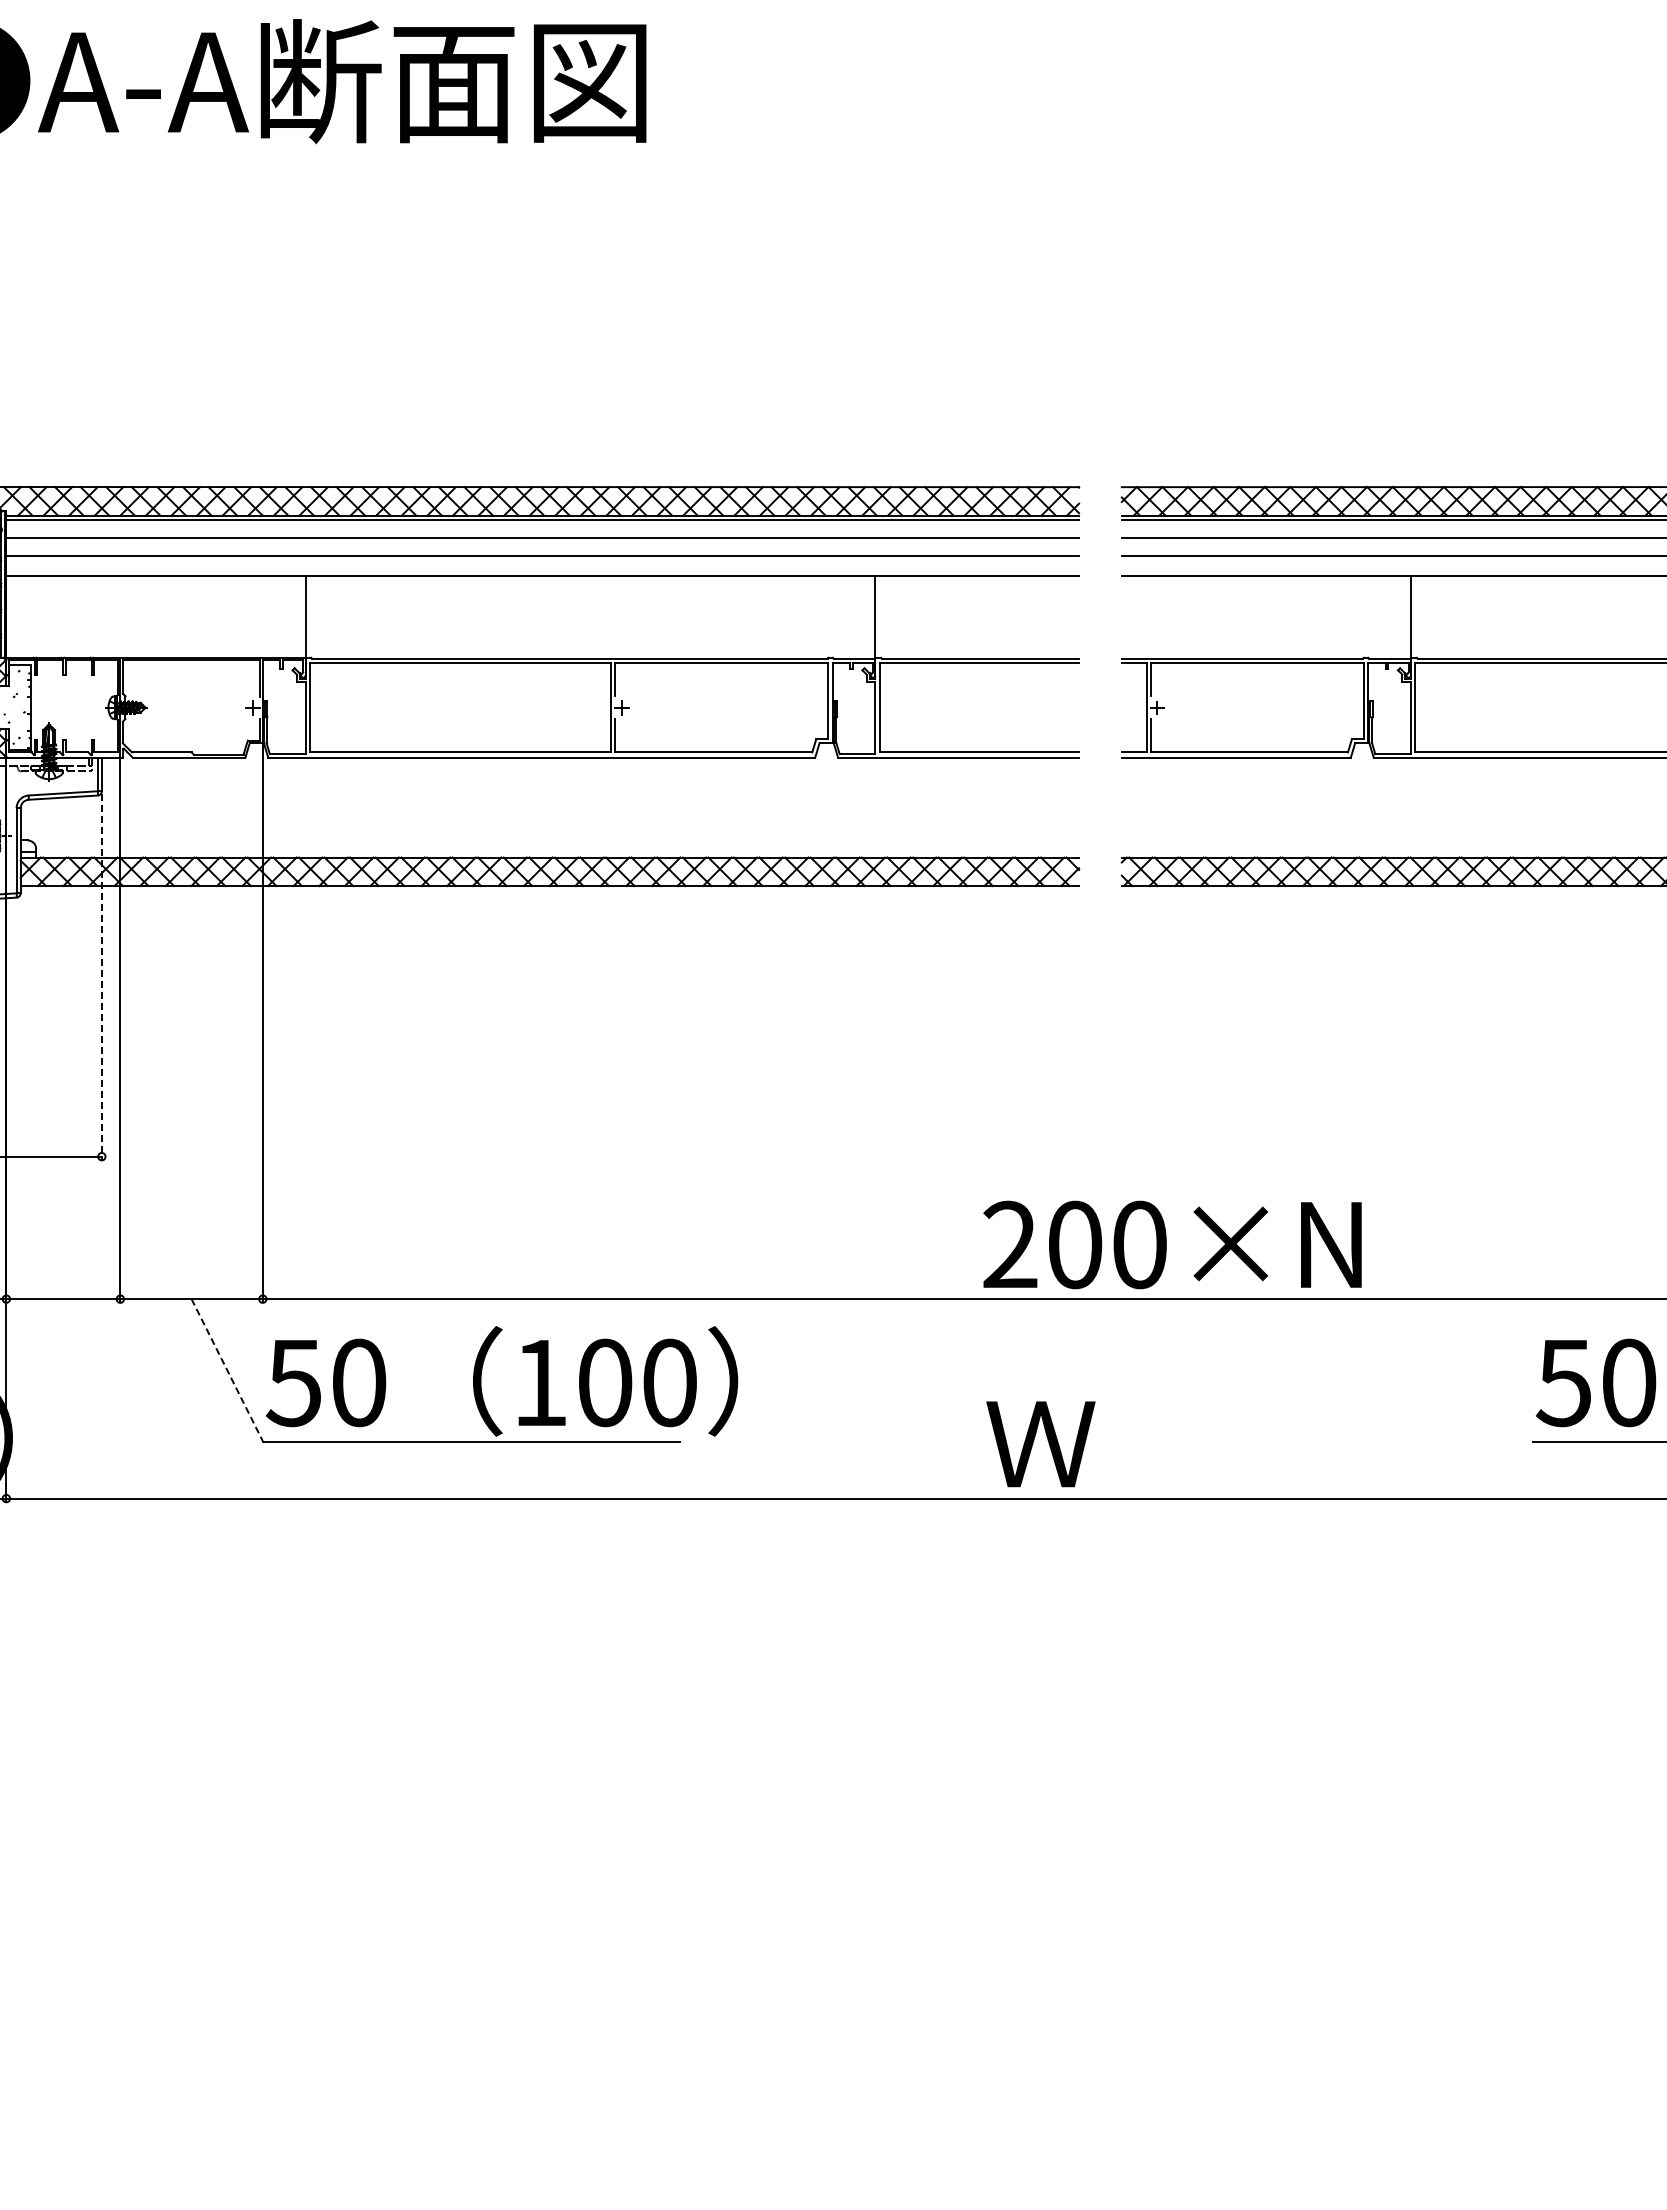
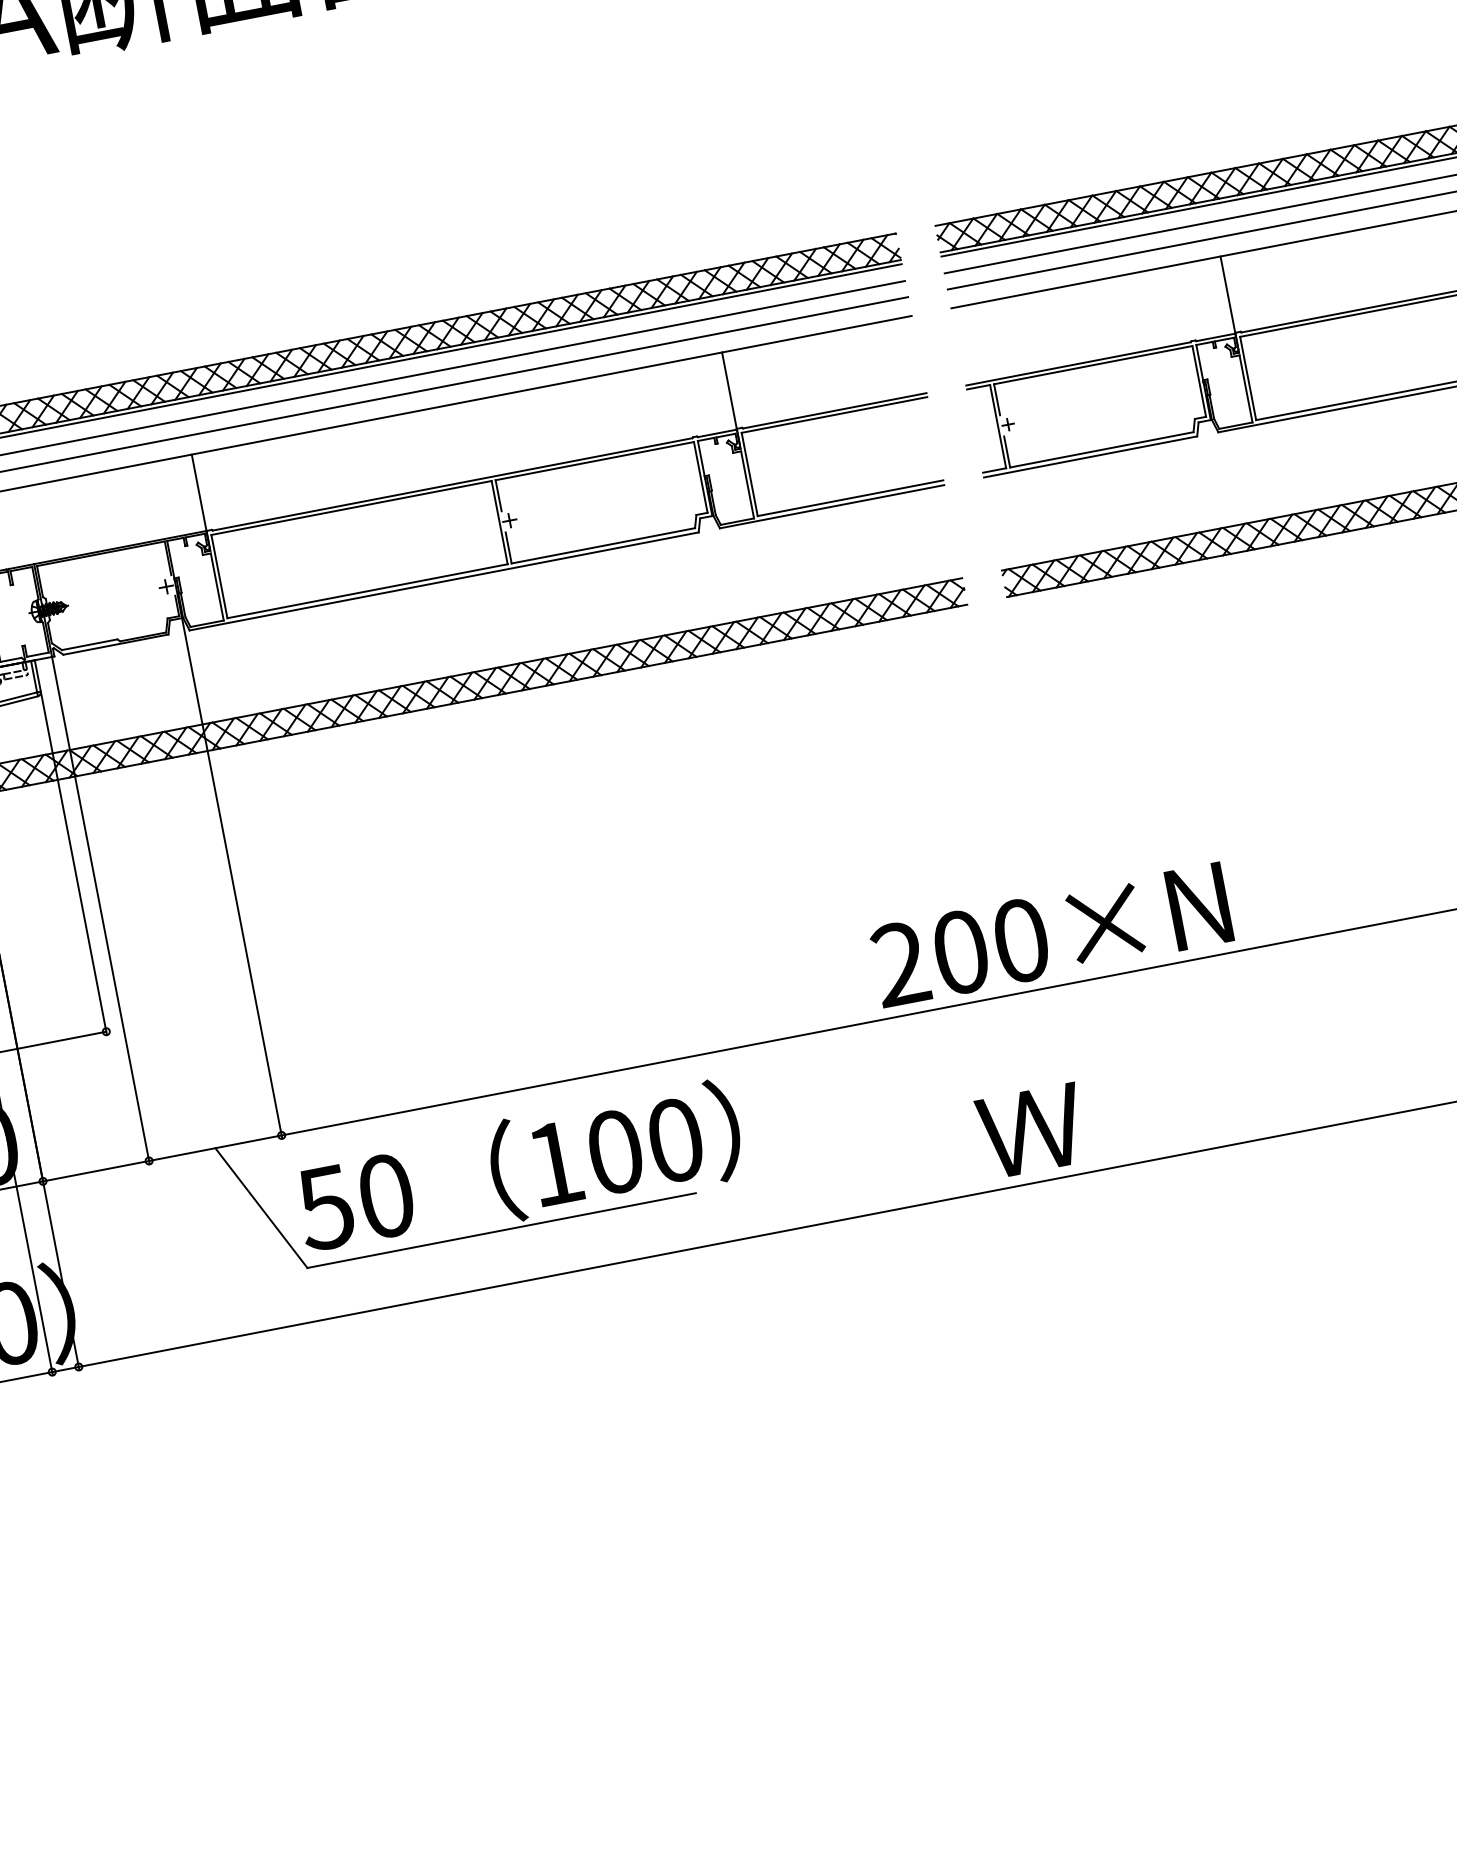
line: (101, 976) -> (73, 864), dashed -> solid
text: (1172, 1244) -> (1051, 934), moved
line: (227, 1370) -> (261, 1208), dashed -> solid

